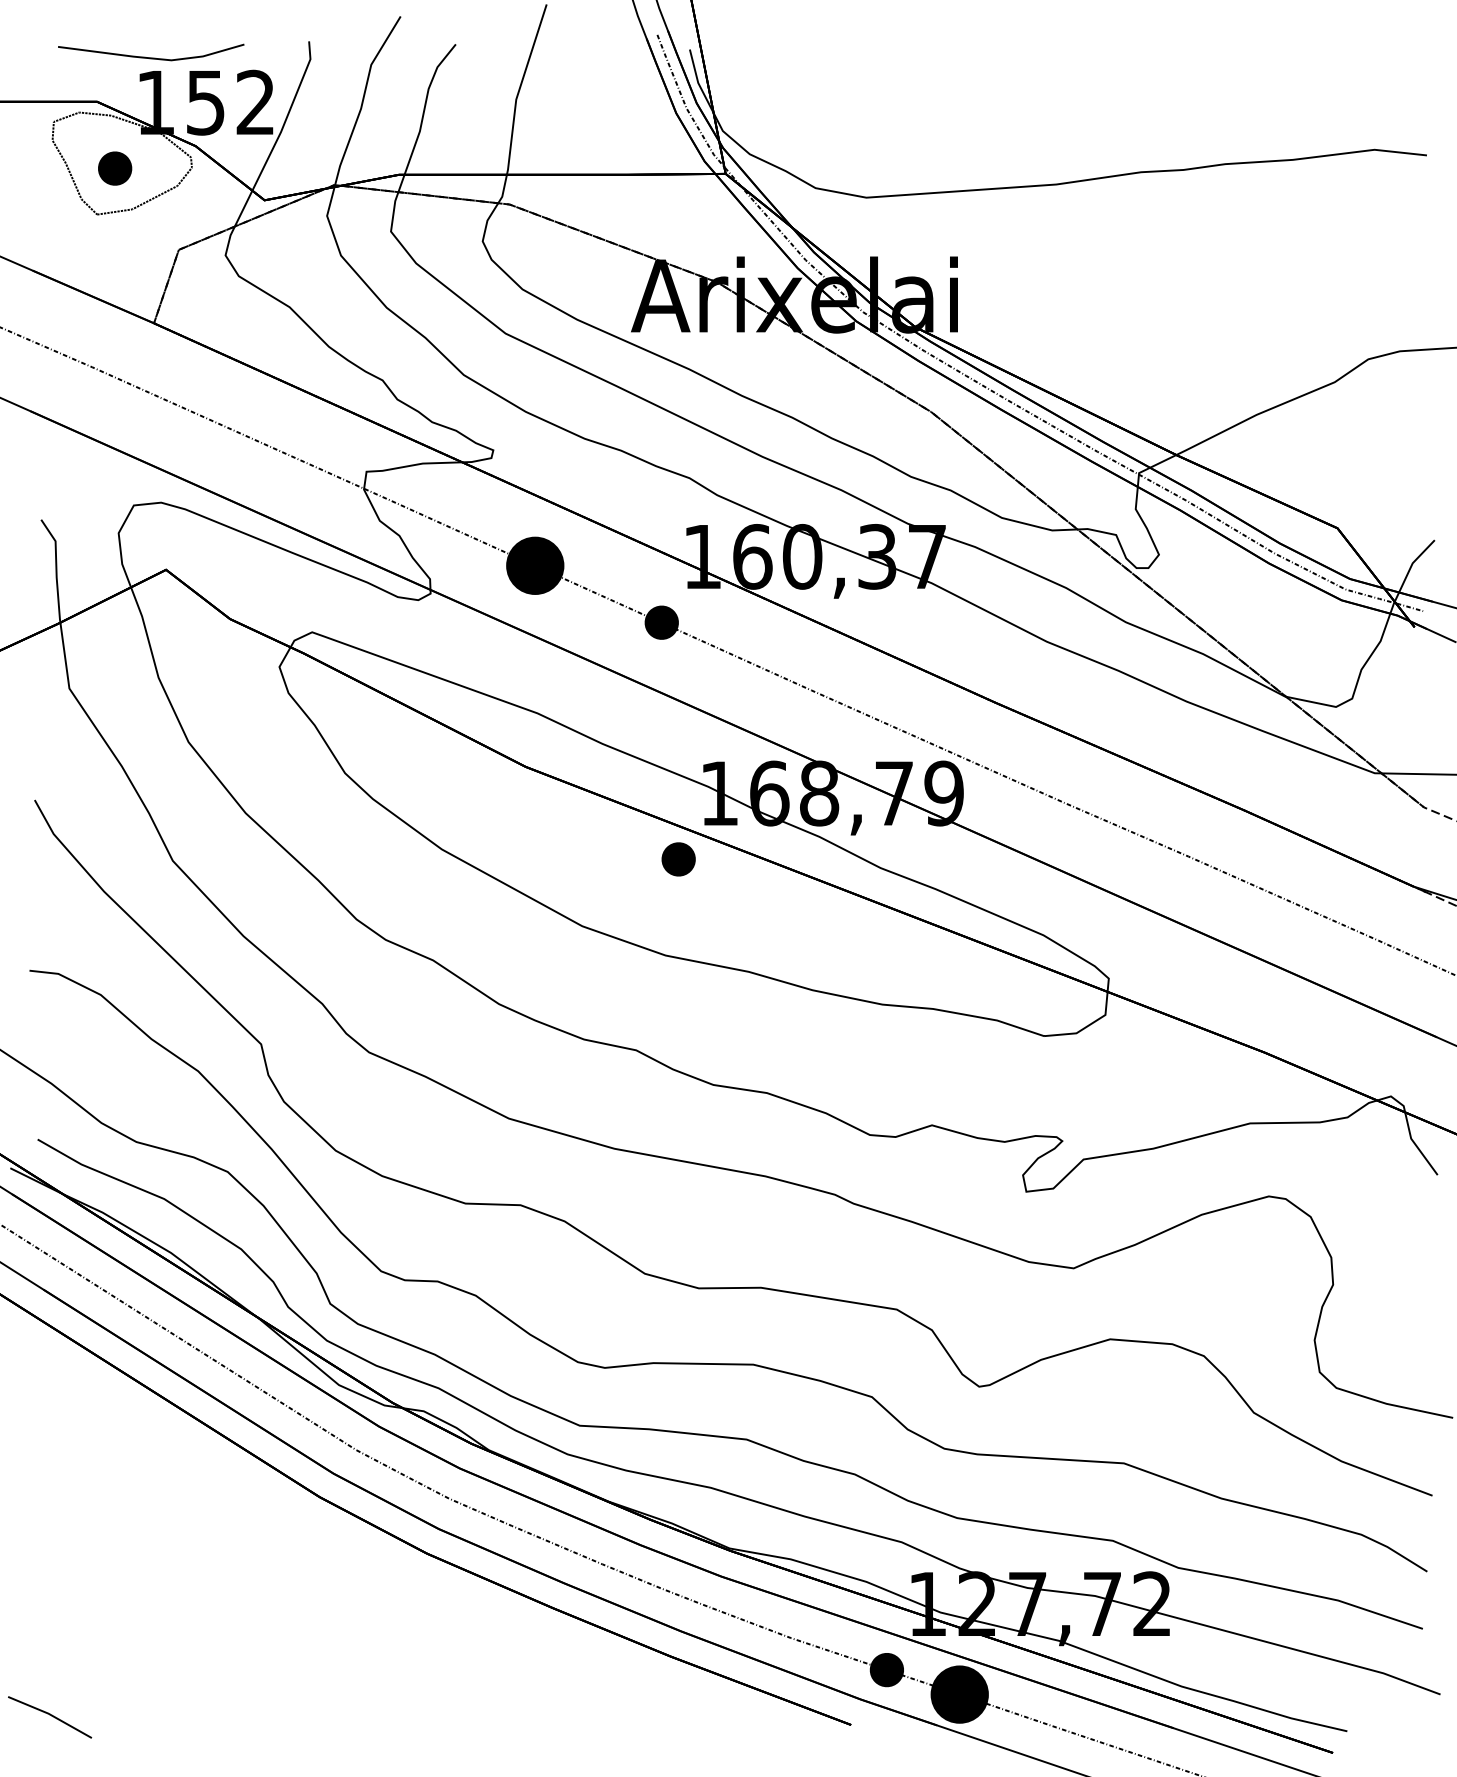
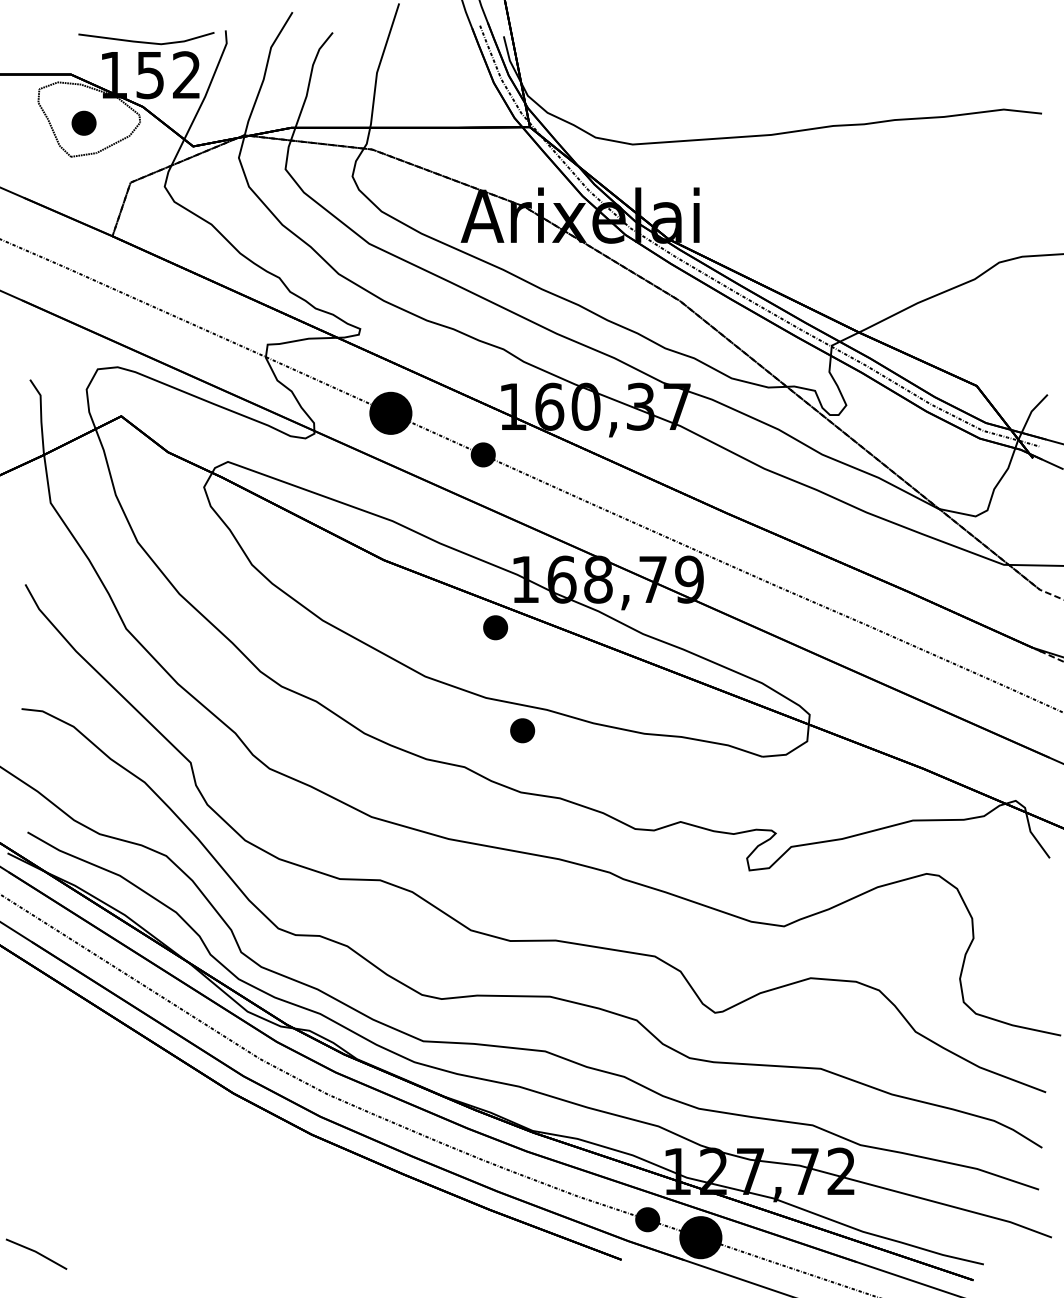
line: (151, 56) -> (146, 41), moved
part: (715, 1000) -> (522, 730), added

